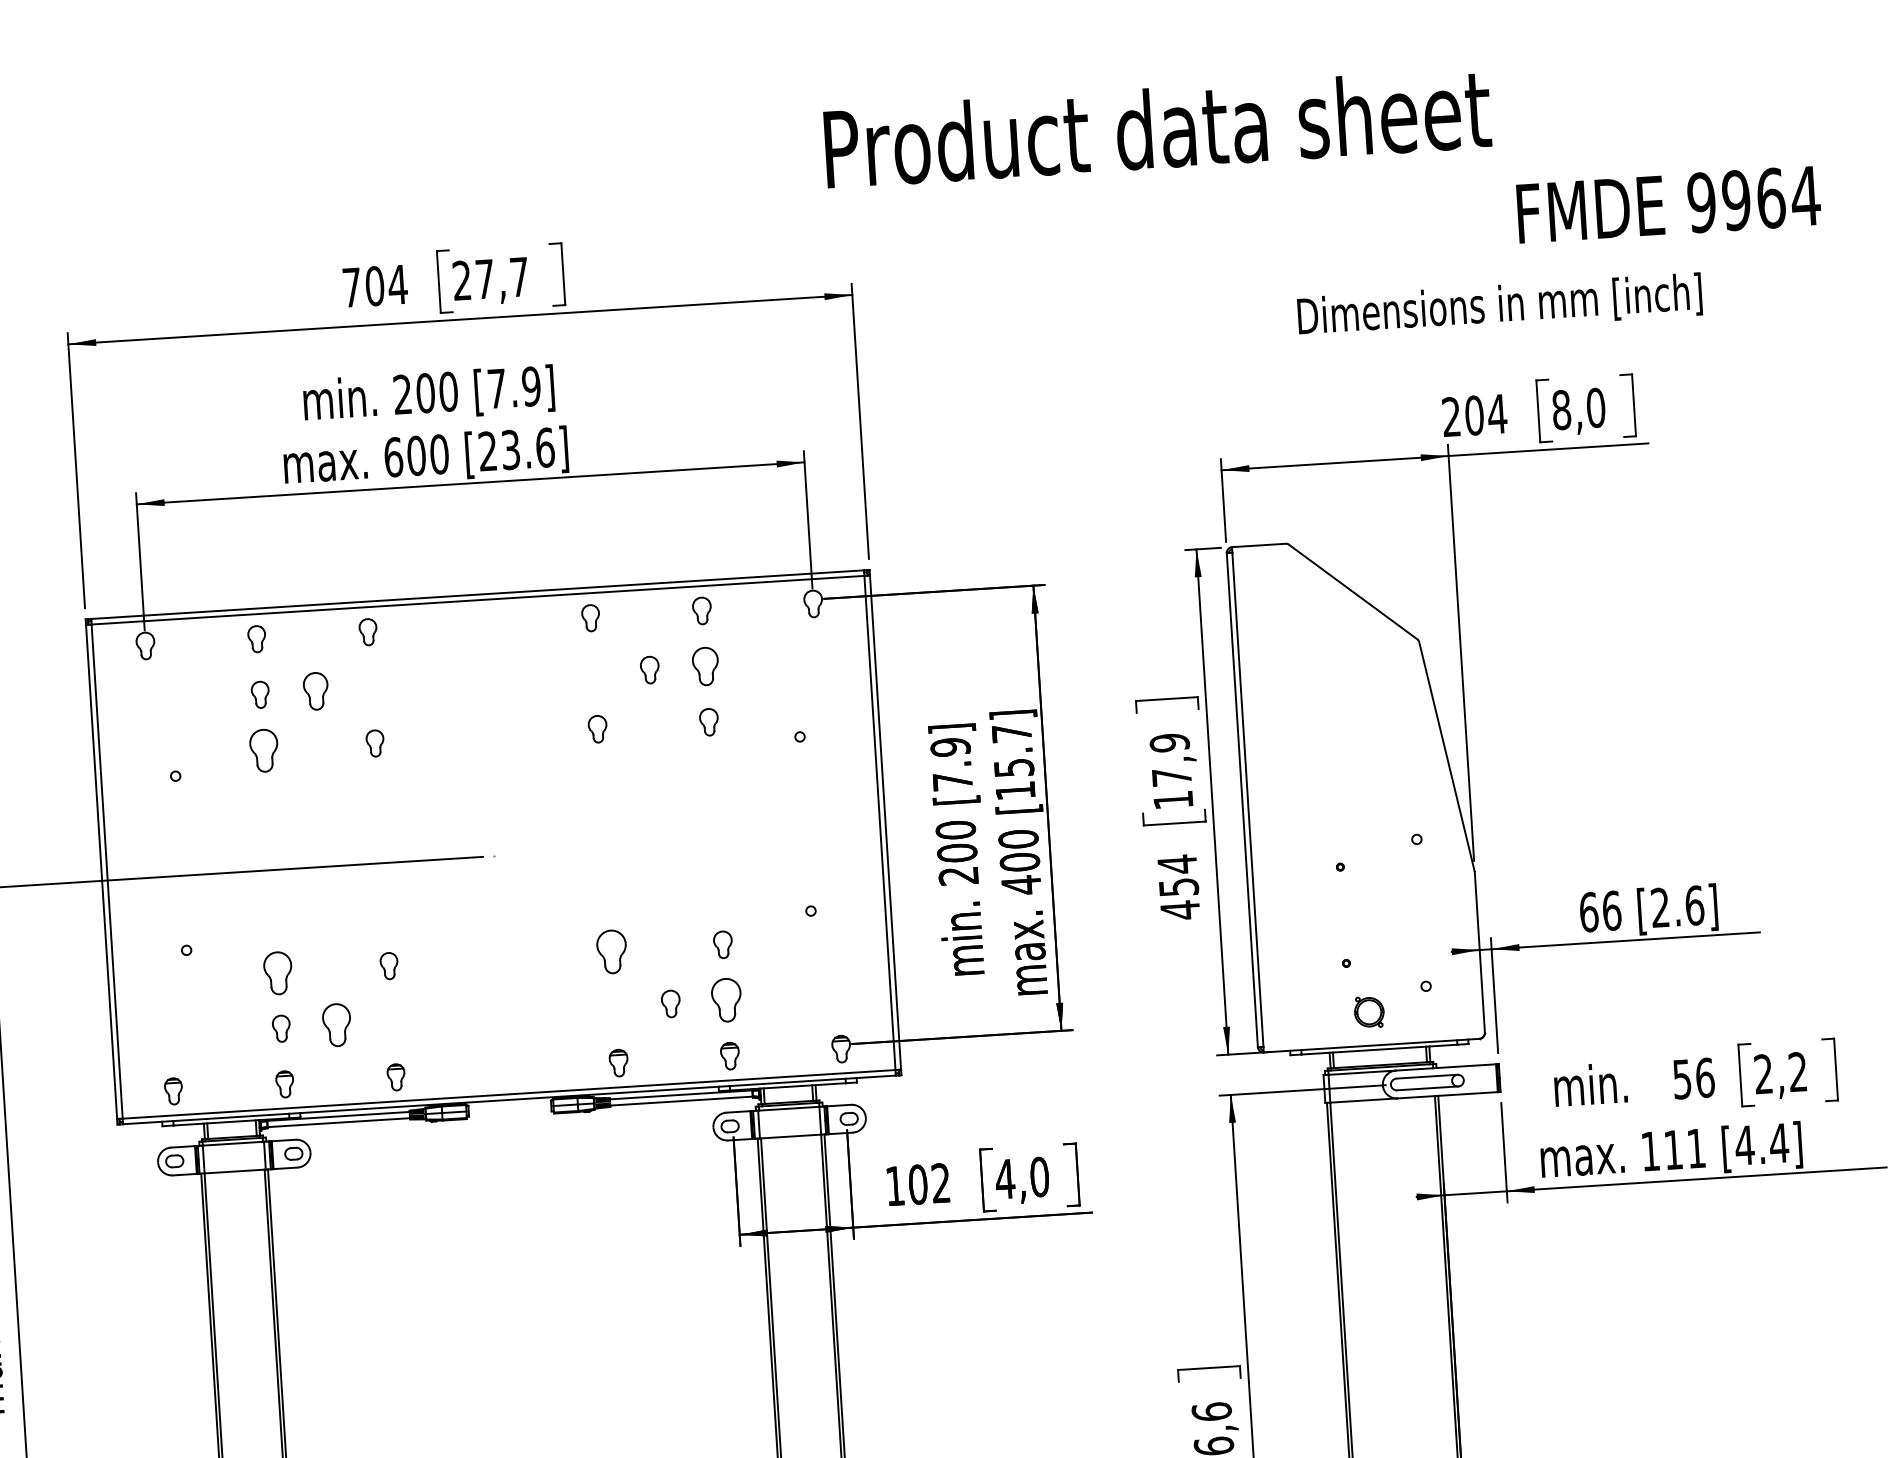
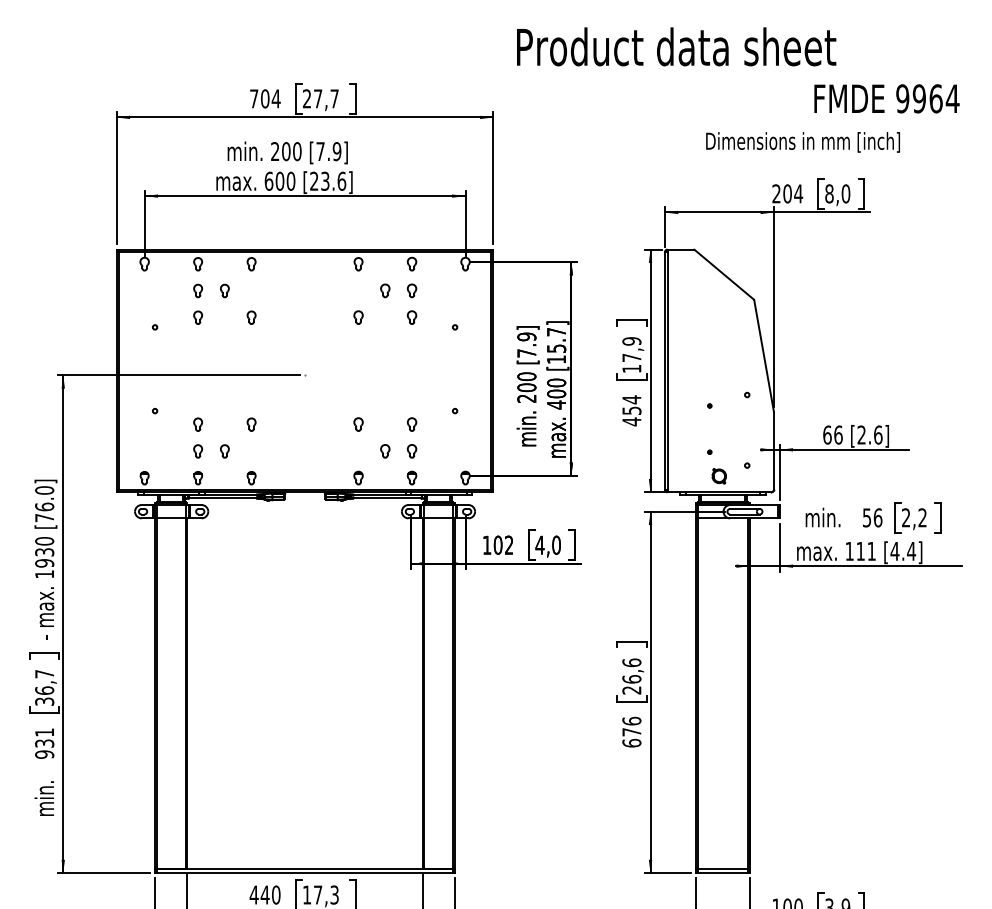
text: (1157, 127) -> (676, 46), moved
part: (704, 665) -> (411, 290), size x0.71
part: (315, 690) -> (224, 290), size x0.71
part: (262, 750) -> (197, 317), size x0.62
part: (611, 951) -> (358, 424), size x0.62
part: (276, 972) -> (197, 424), size x0.62
part: (725, 1000) -> (411, 451), size x0.62
part: (336, 1025) -> (224, 451), size x0.62

